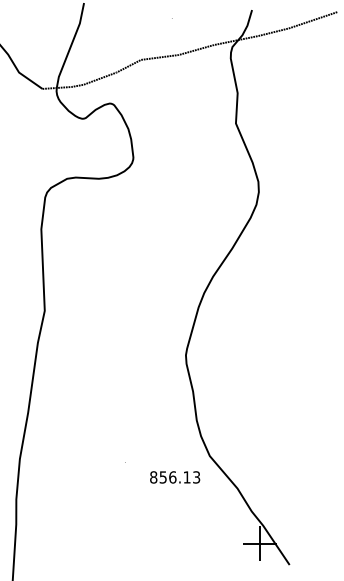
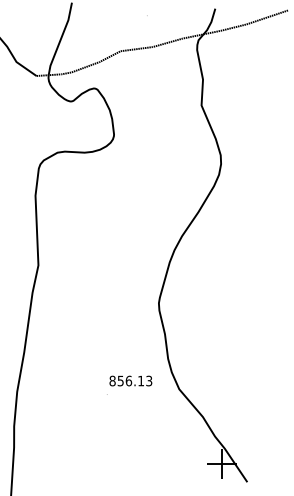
text: (175, 477) -> (131, 381), moved

